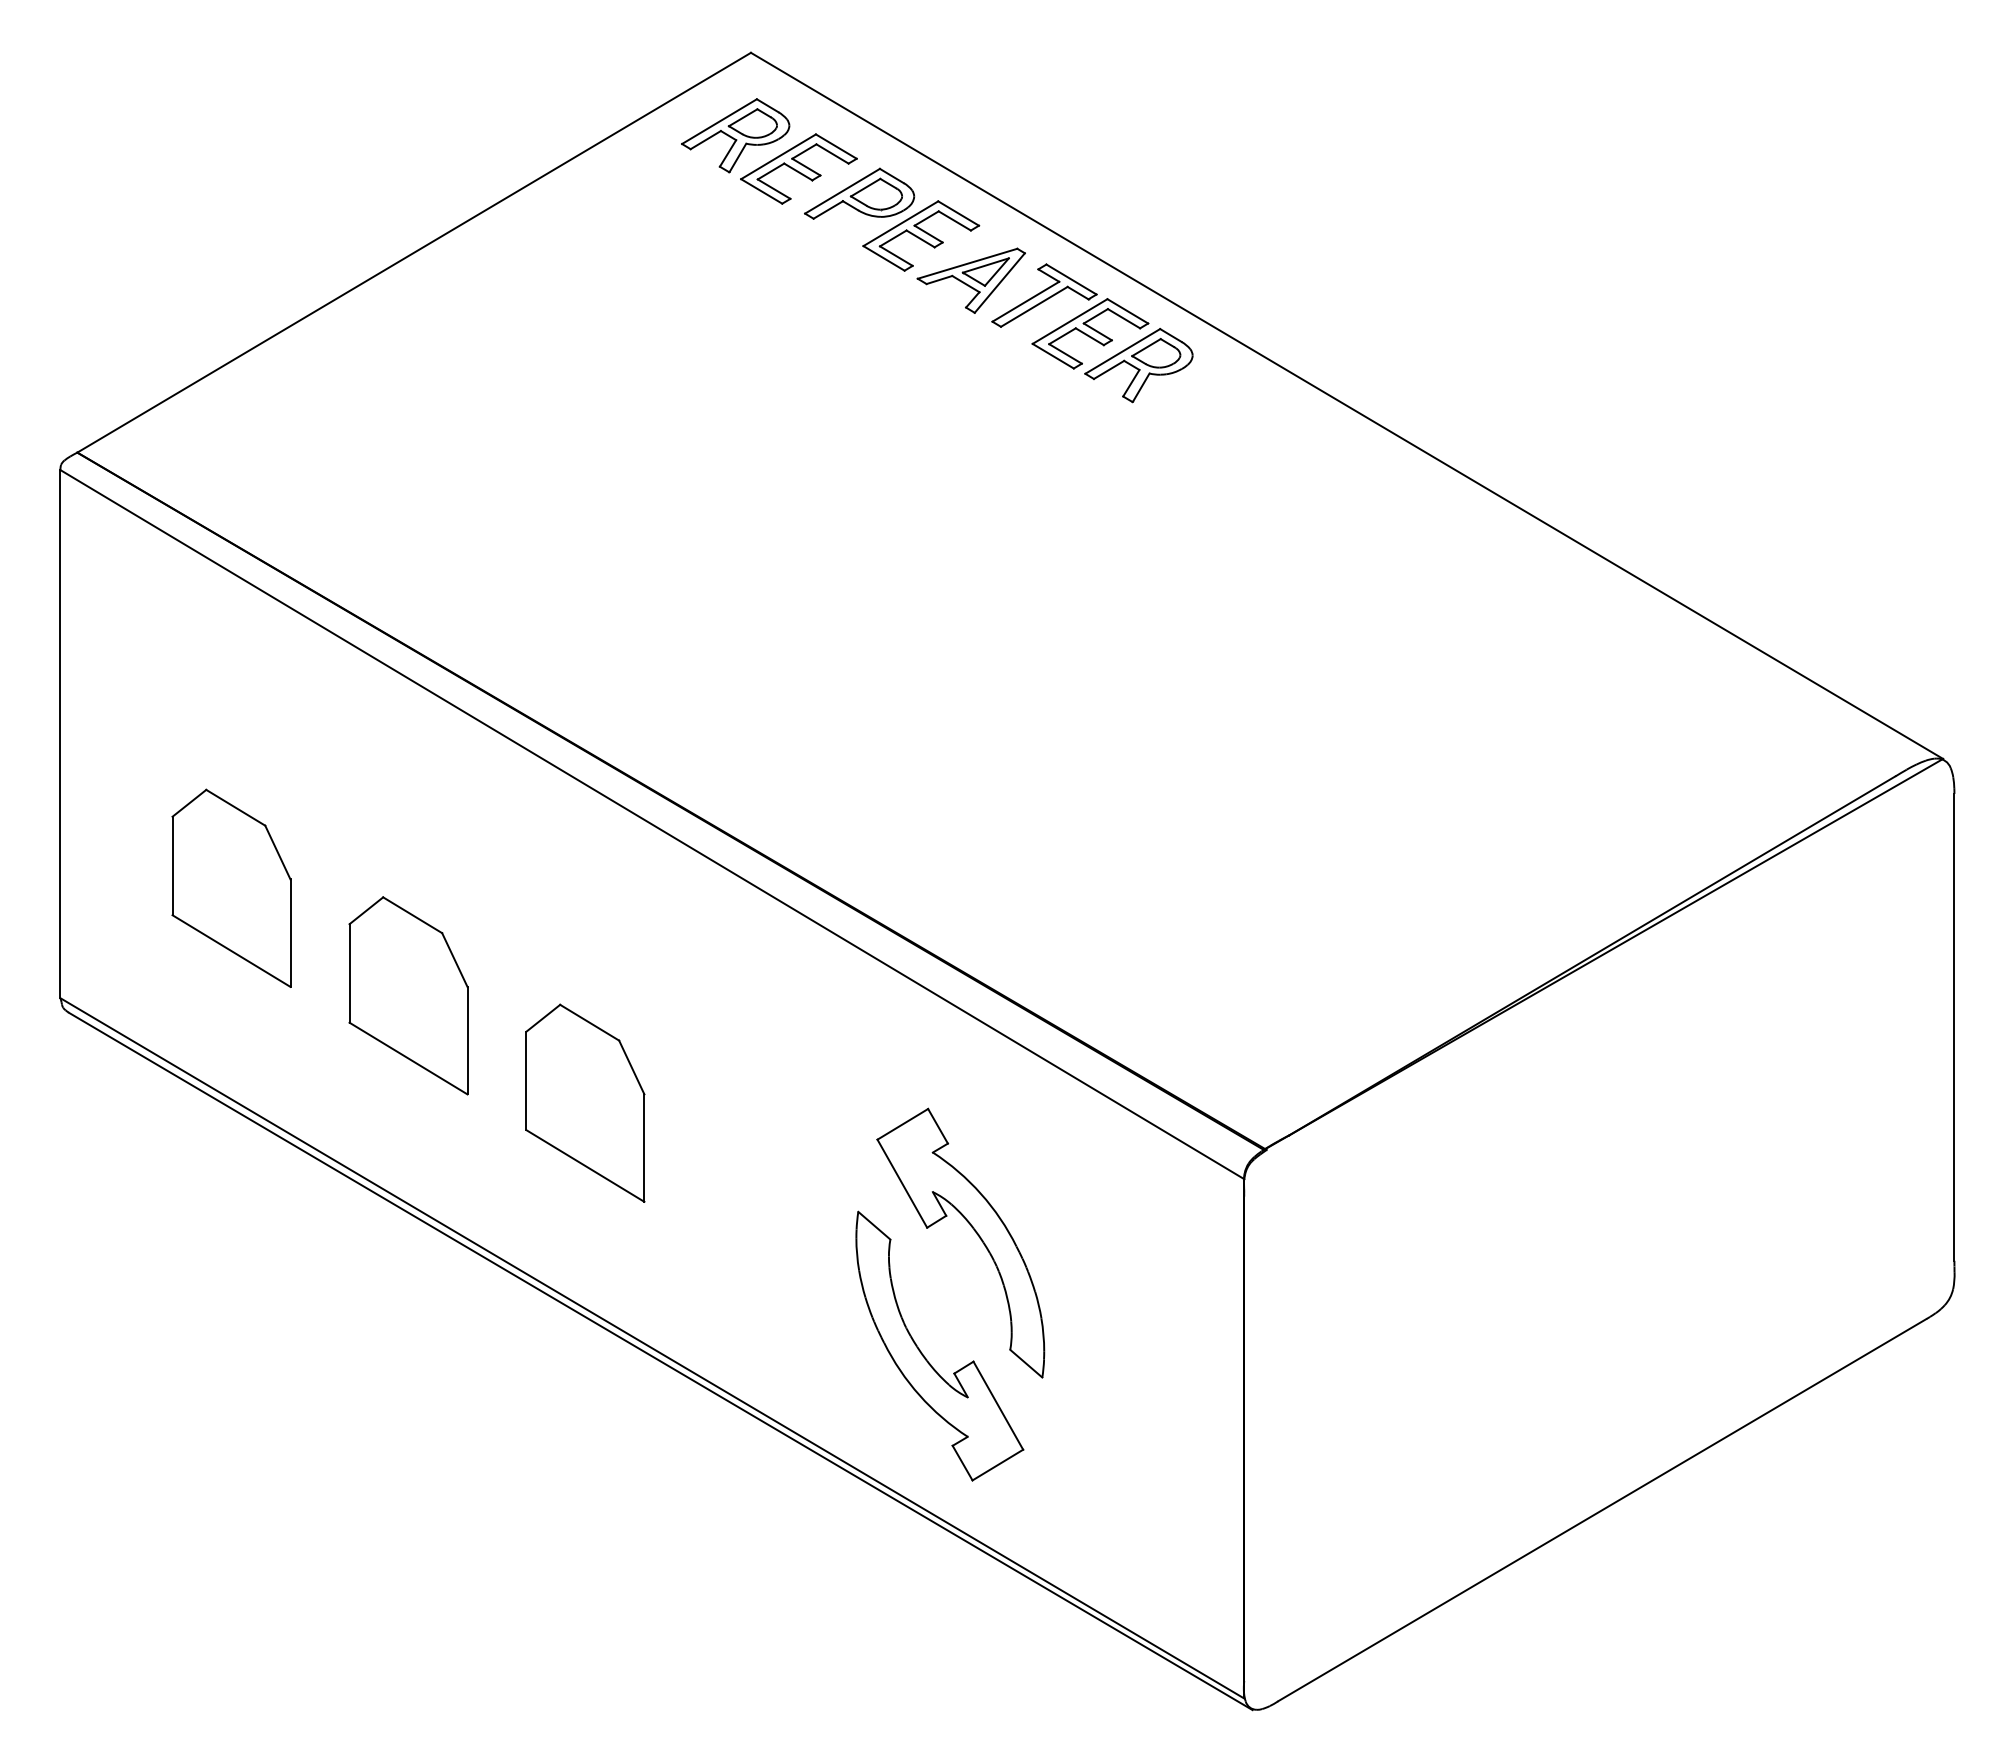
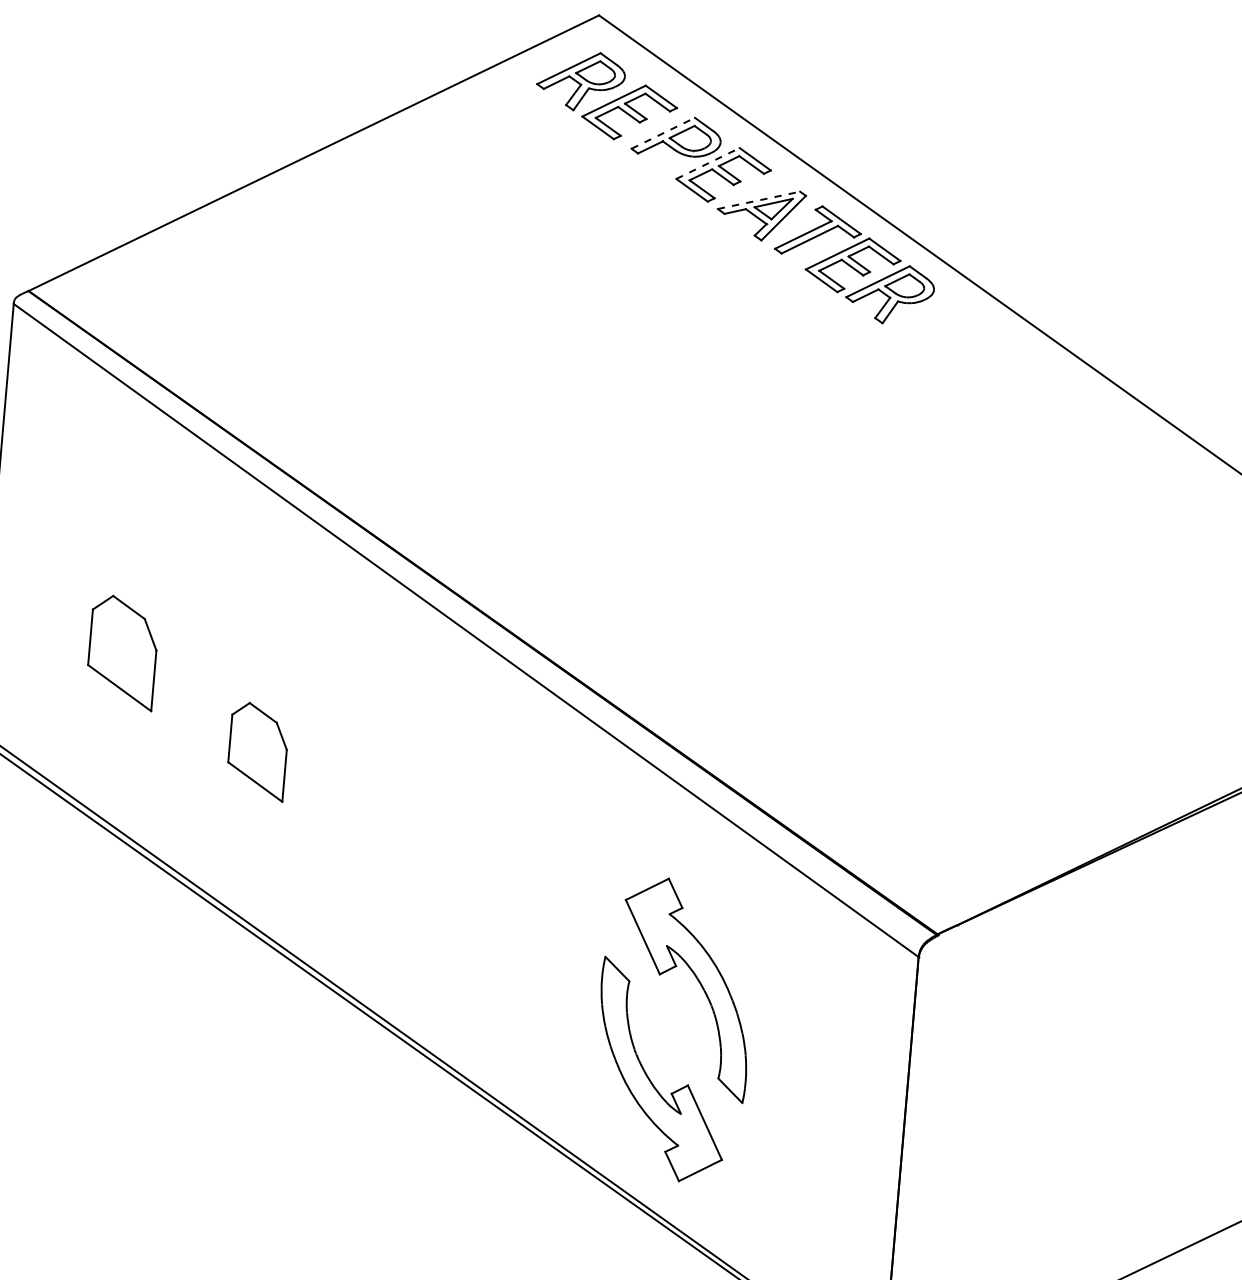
line: (842, 191) -> (663, 133), solid -> dashed
line: (900, 223) -> (707, 163), solid -> dashed
line: (968, 263) -> (759, 200), solid -> dashed
part: (231, 887) -> (122, 652), size x0.7
part: (408, 995) -> (257, 751), size x0.6
part: (585, 1102) -> (393, 849), removed

